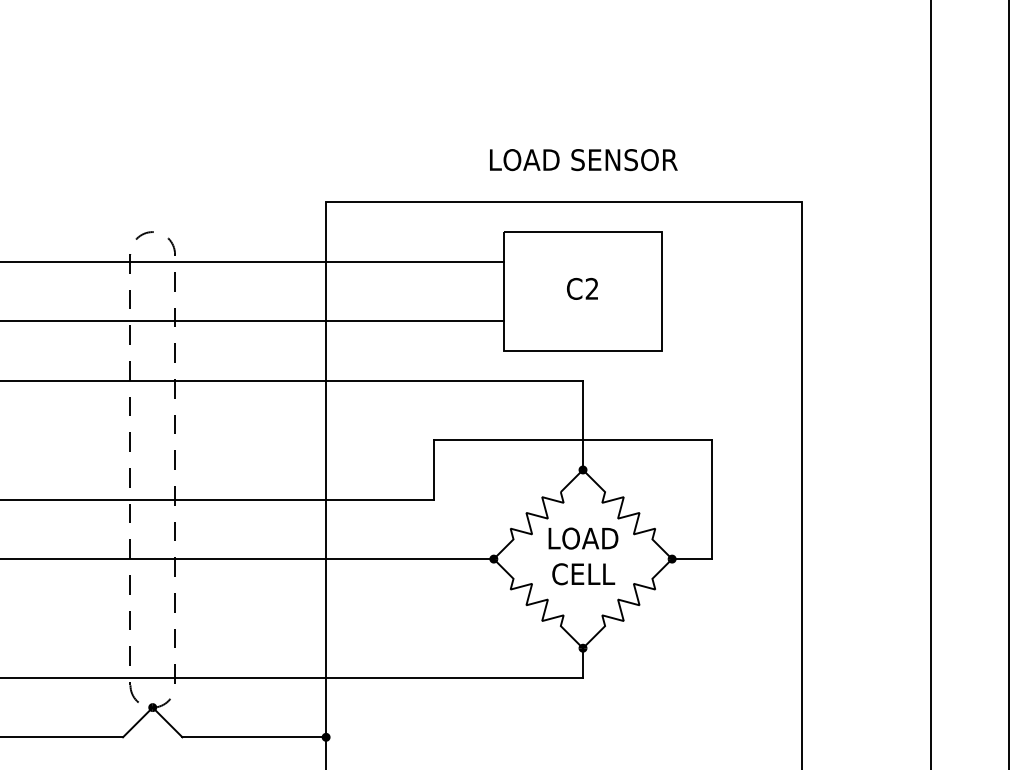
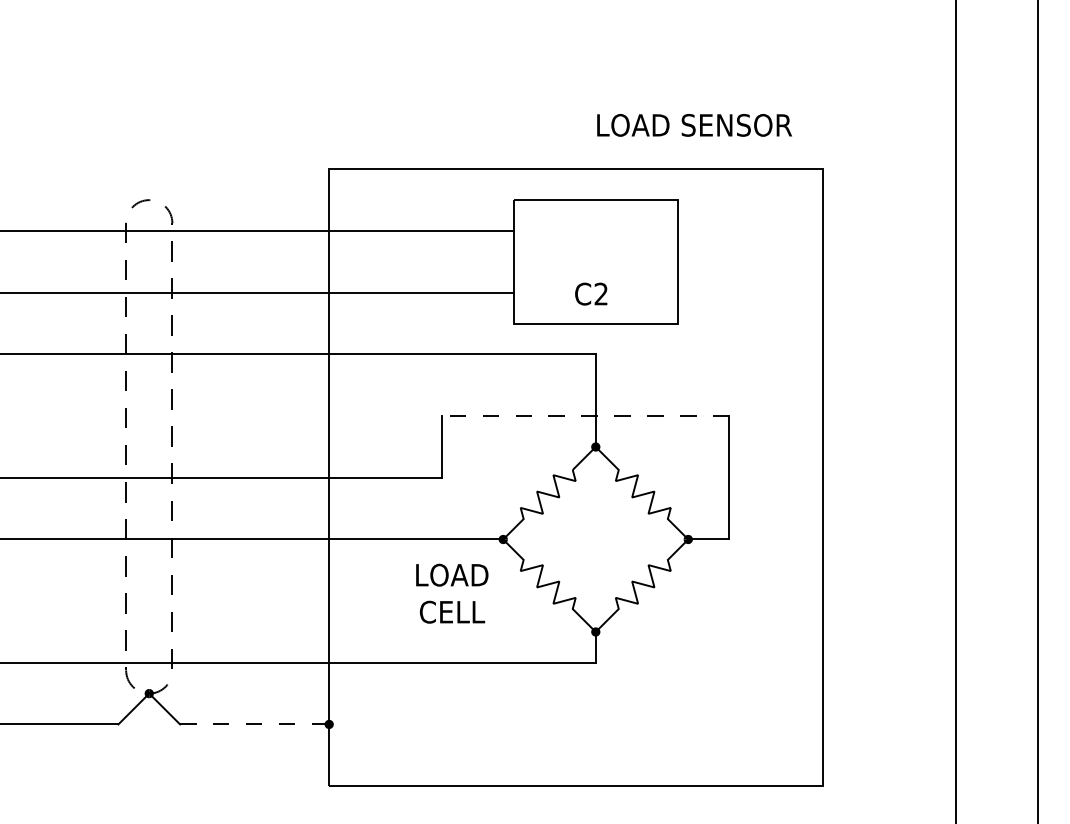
text: (583, 160) -> (694, 125), moved
text: (582, 288) -> (591, 293), moved
line: (573, 440) -> (585, 416), solid -> dashed
text: (583, 556) -> (452, 593), moved
line: (254, 737) -> (254, 724), solid -> dashed

